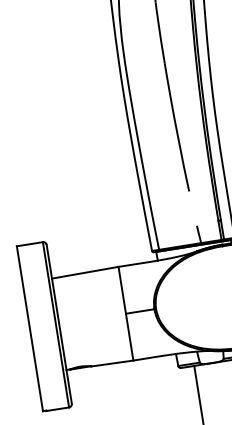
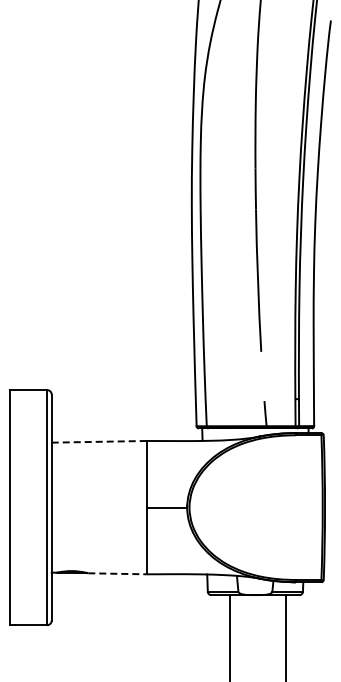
line: (85, 272) -> (99, 441), solid -> dashed
line: (112, 363) -> (117, 573), solid -> dashed

